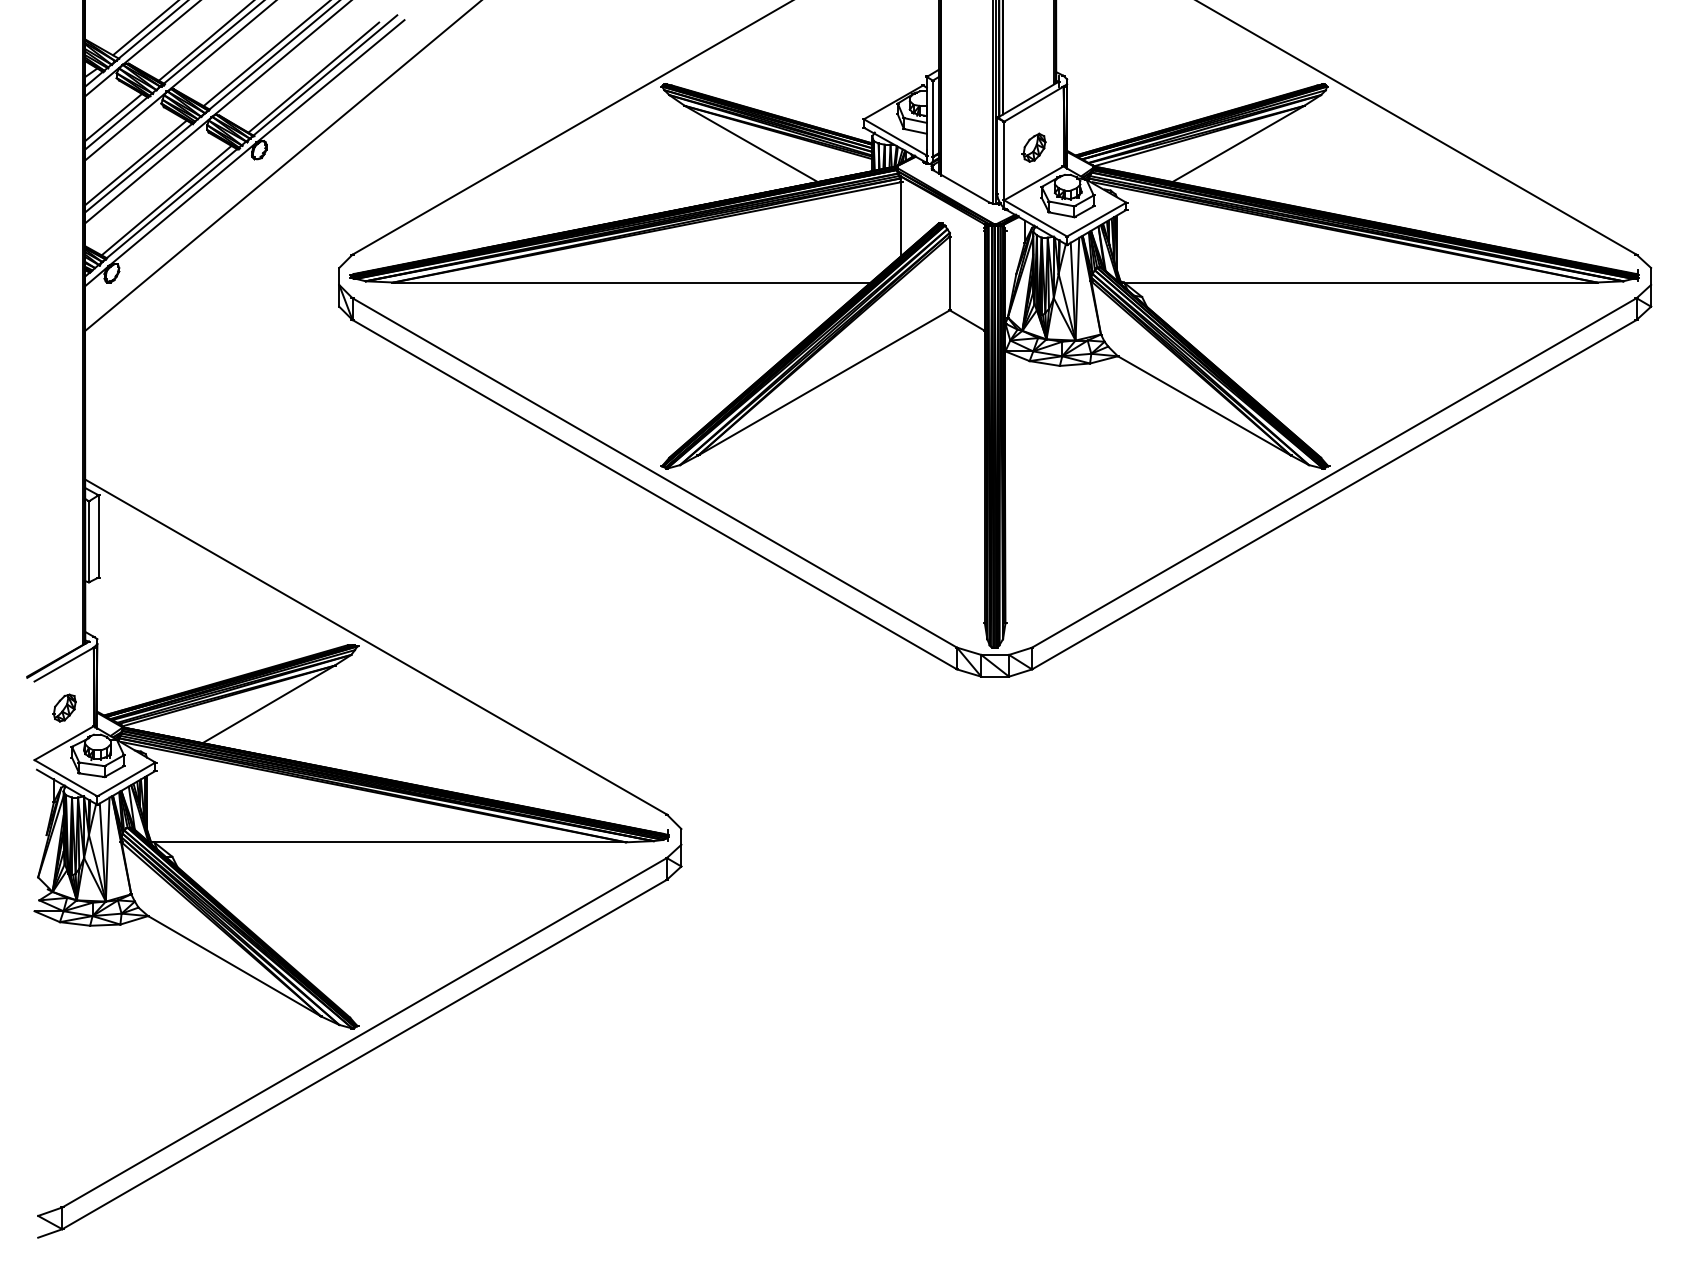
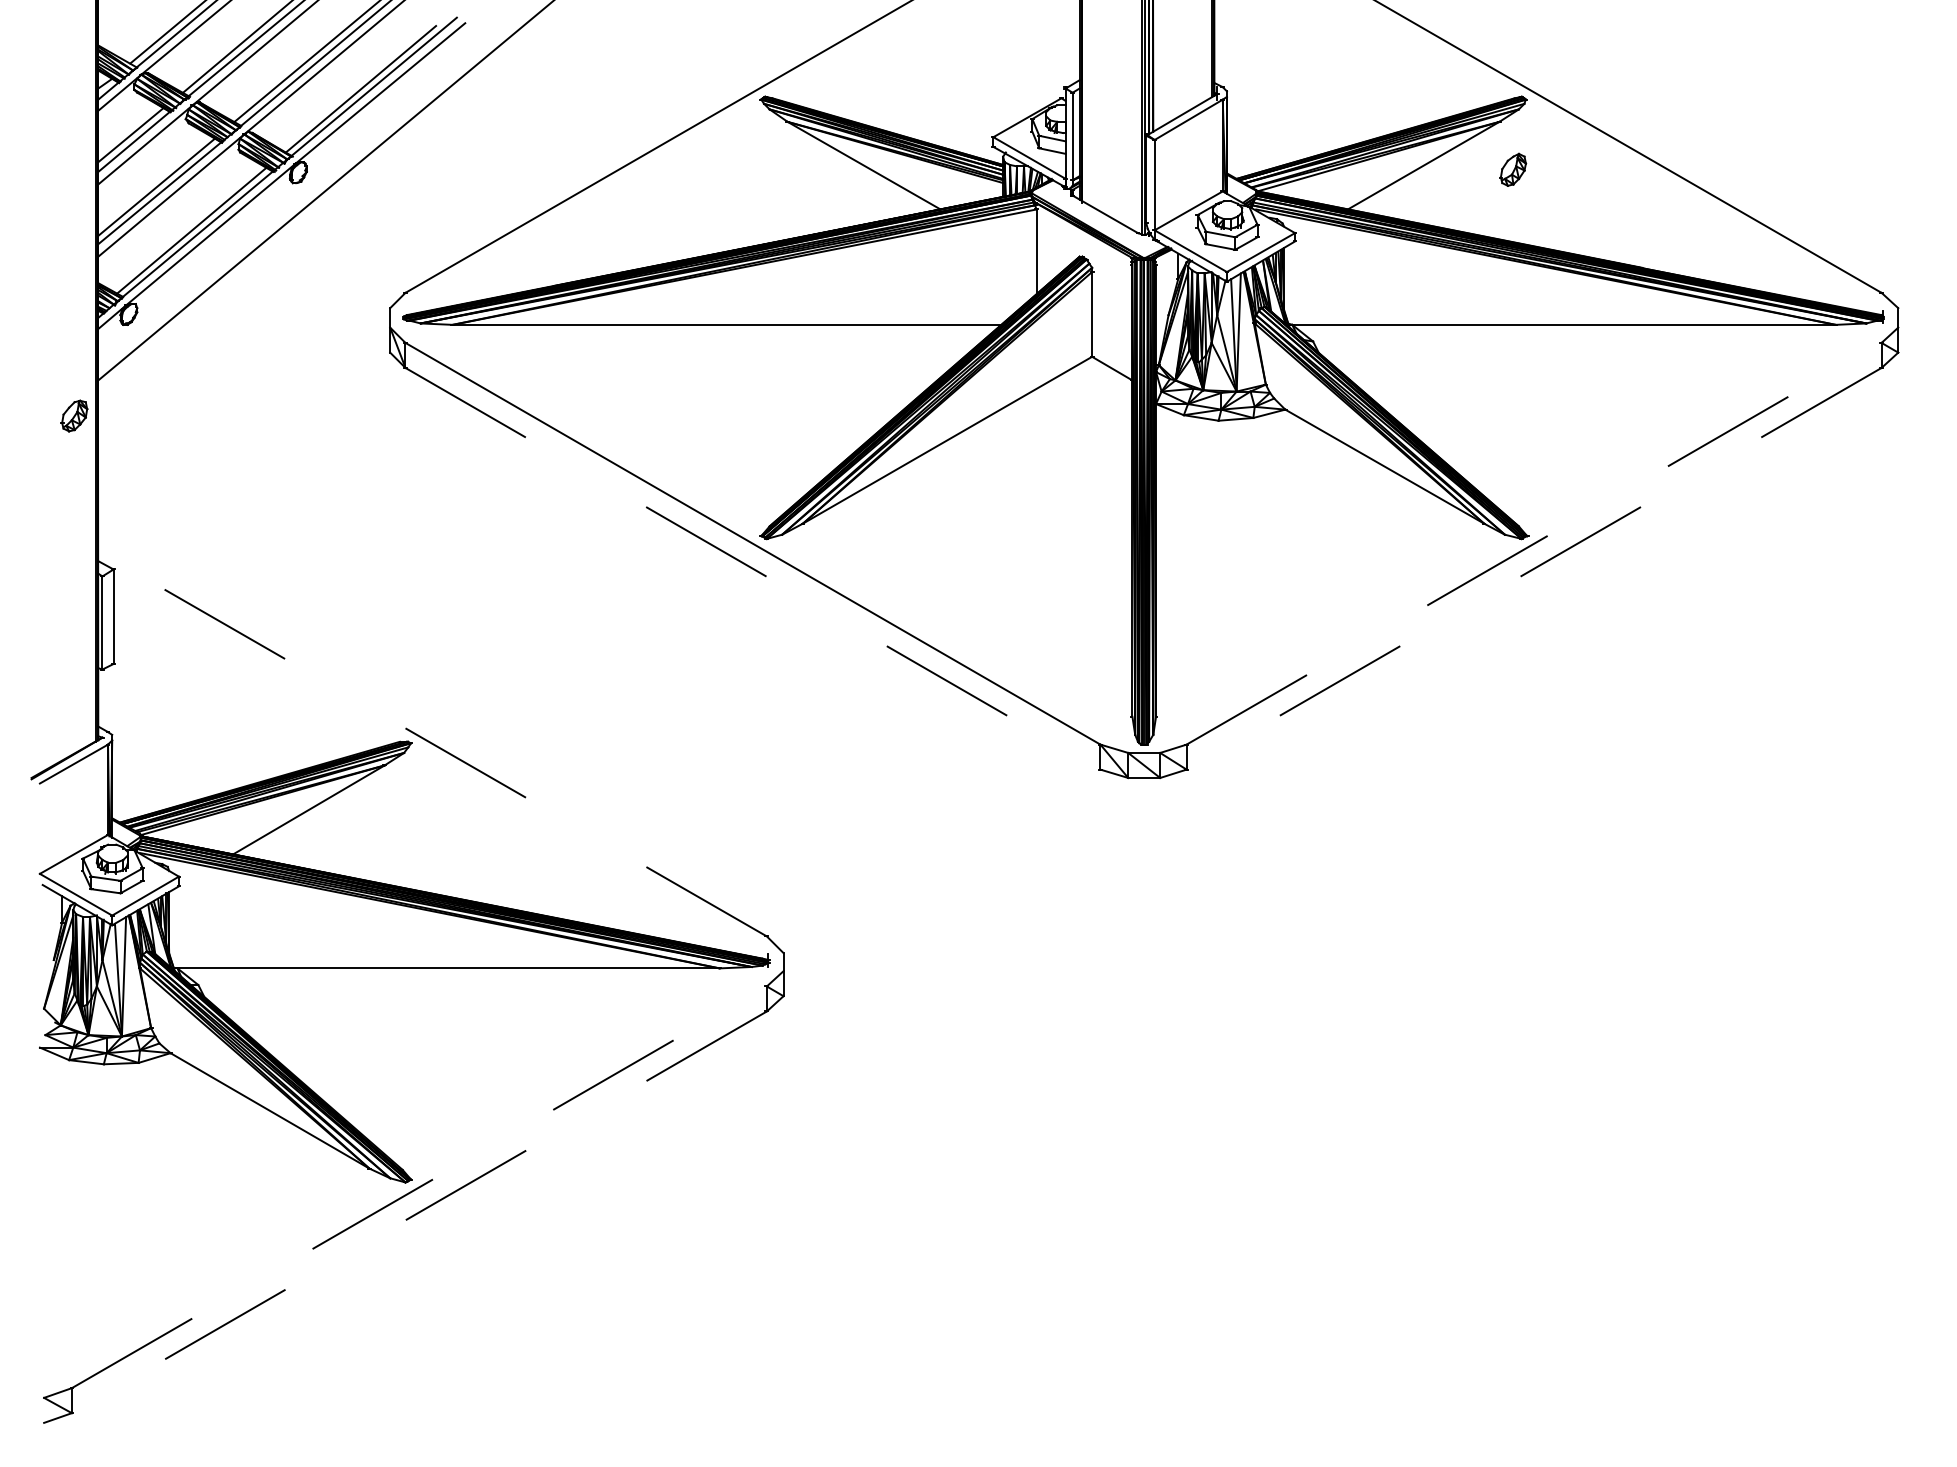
part: (1034, 147) -> (1513, 169), moved
line: (1334, 472) -> (1534, 543), solid -> dashed
line: (655, 495) -> (753, 569), solid -> dashed
line: (1333, 495) -> (1533, 569), solid -> dashed
line: (376, 646) -> (432, 743), solid -> dashed
part: (64, 707) -> (74, 415), moved
line: (364, 1032) -> (419, 1187), solid -> dashed
line: (363, 1054) -> (418, 1212), solid -> dashed

